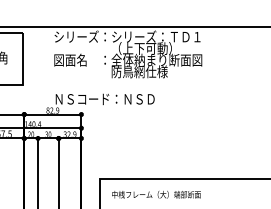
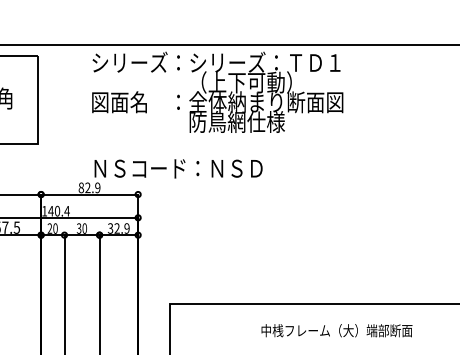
text: (156, 194) -> (336, 330), moved

